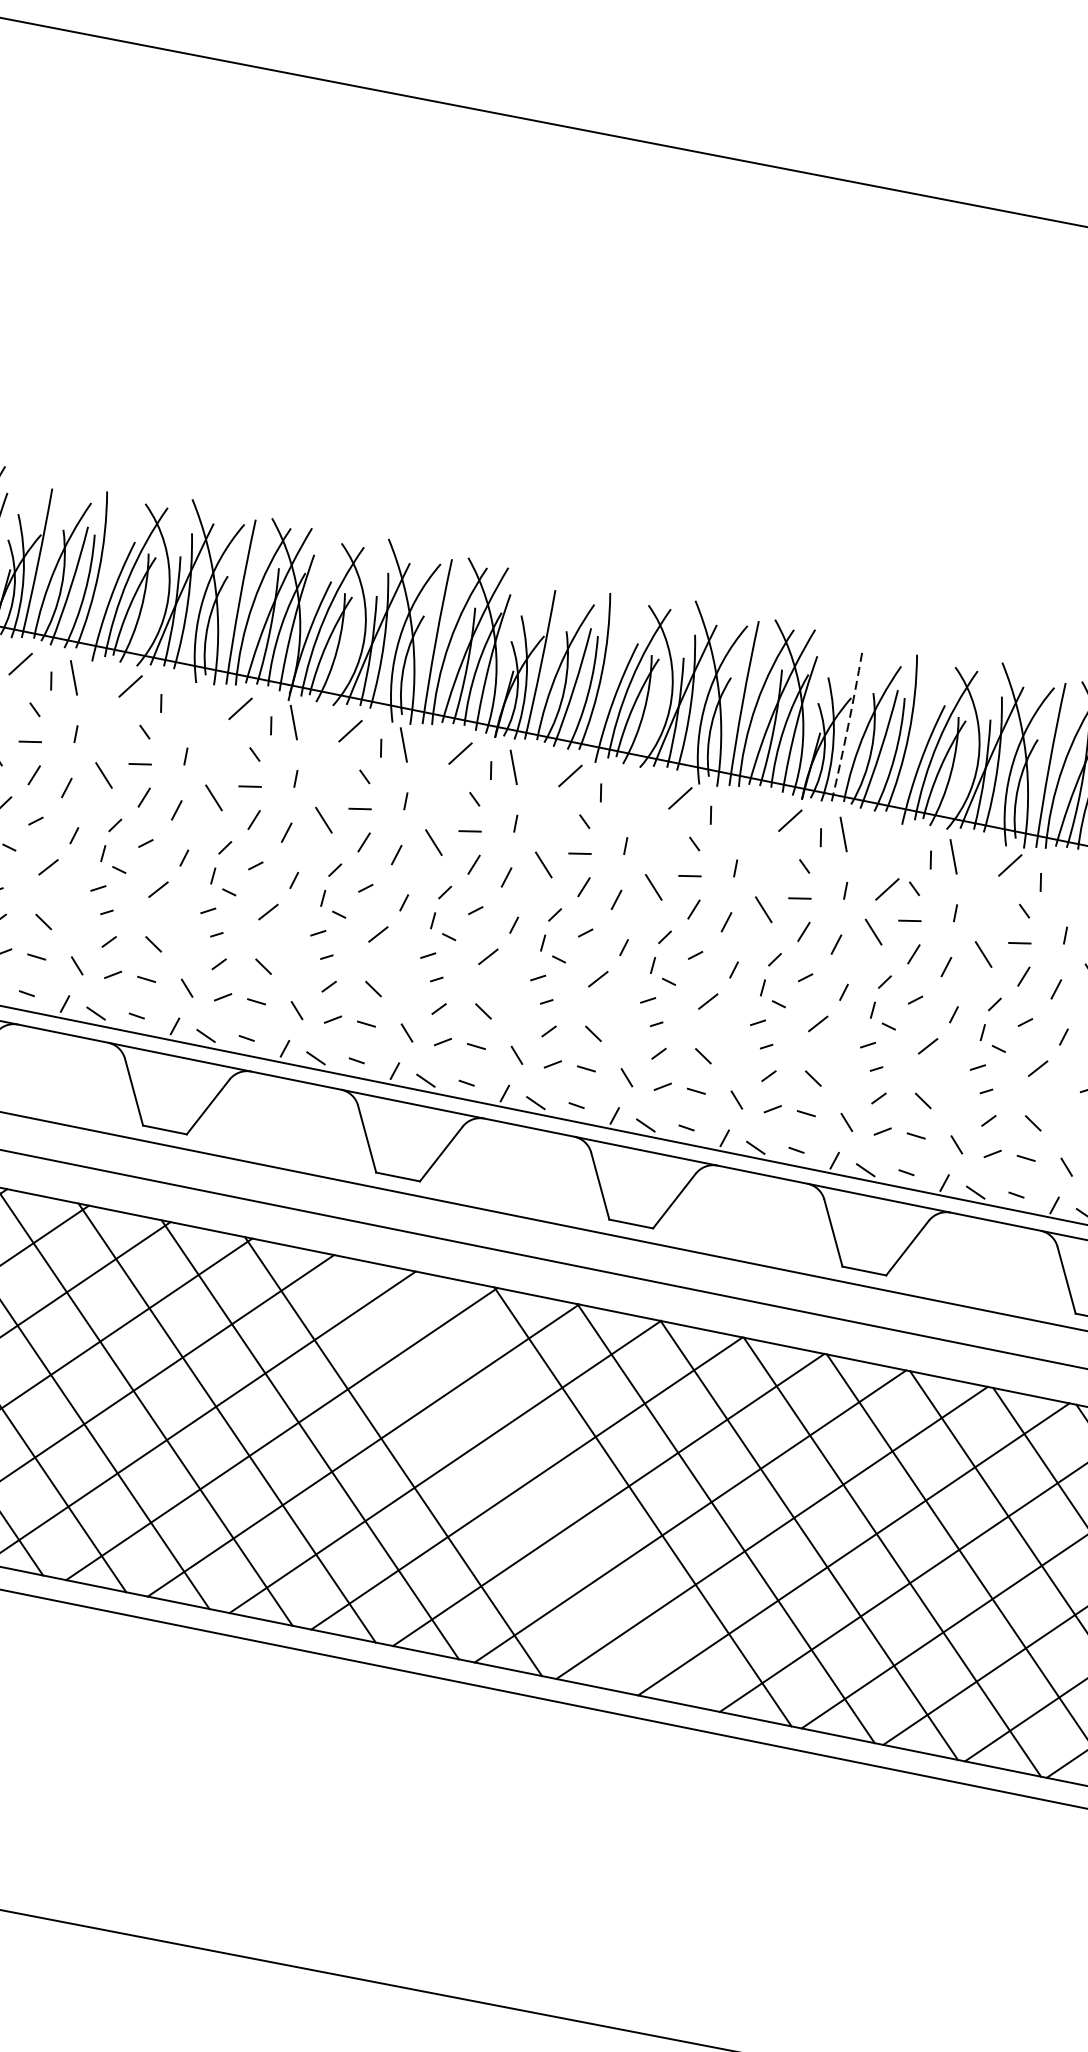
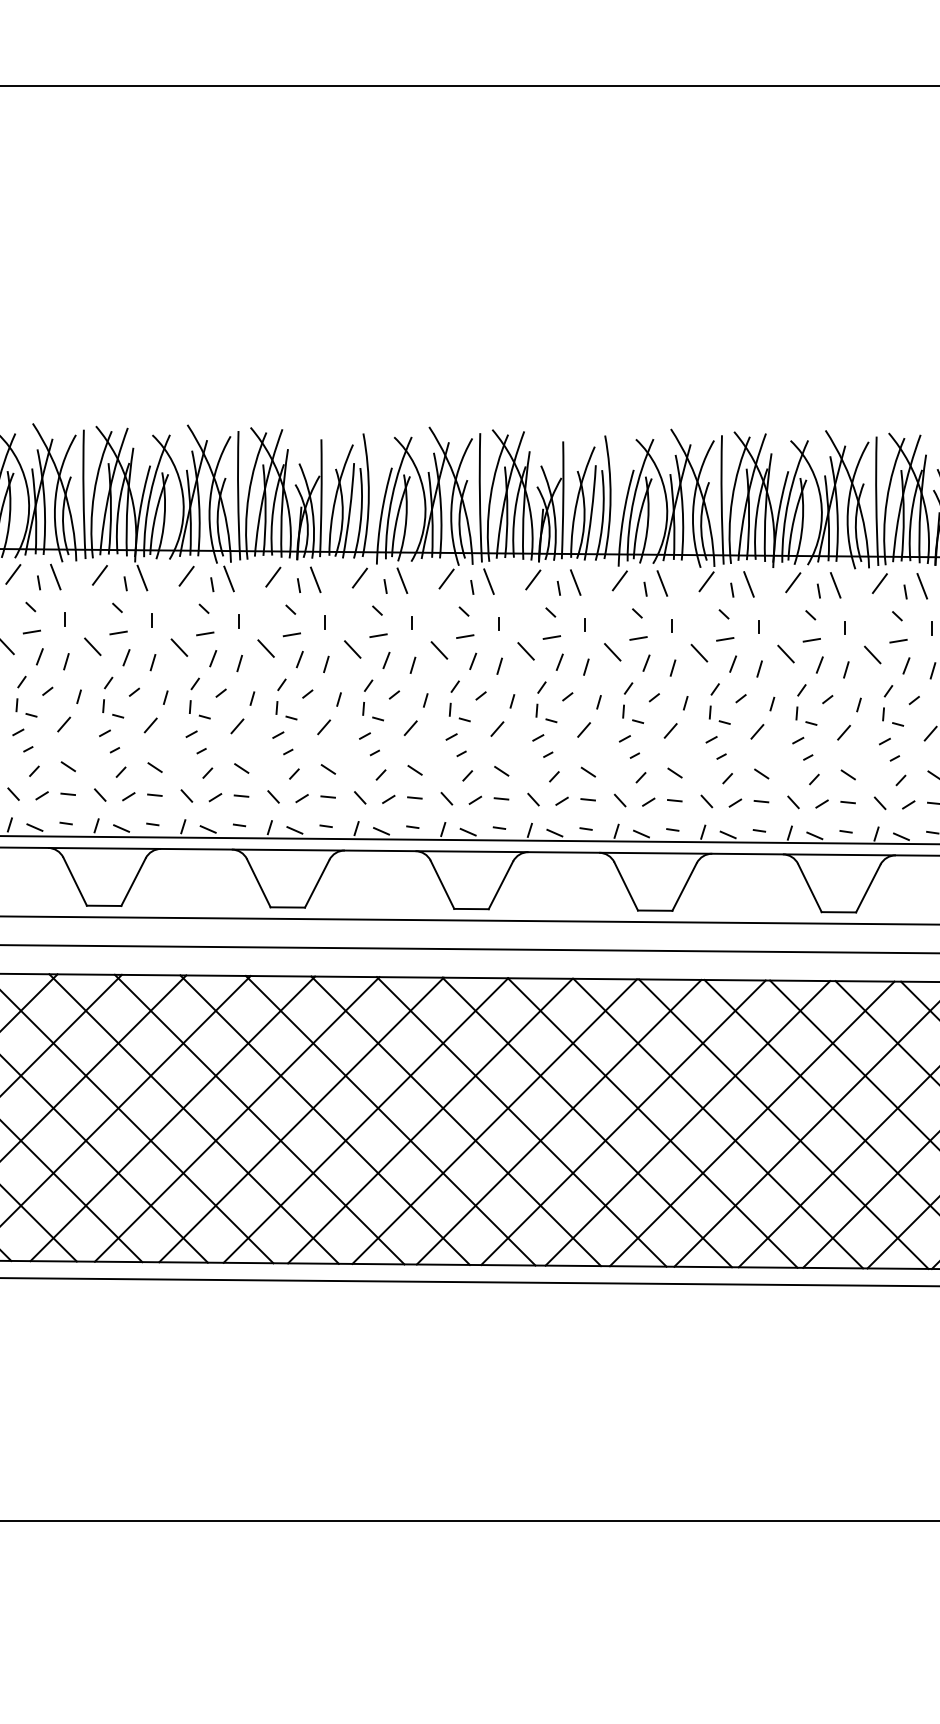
line: (183, 699) -> (55, 576), added
arc: (848, 727) -> (563, 500), dashed -> solid
line: (623, 789) -> (402, 580), added
line: (733, 811) -> (488, 581), added
line: (1062, 879) -> (748, 584), added
line: (886, 888) -> (619, 580), moved
line: (476, 1472) -> (390, 1120), added
line: (560, 1490) -> (456, 1121), added

